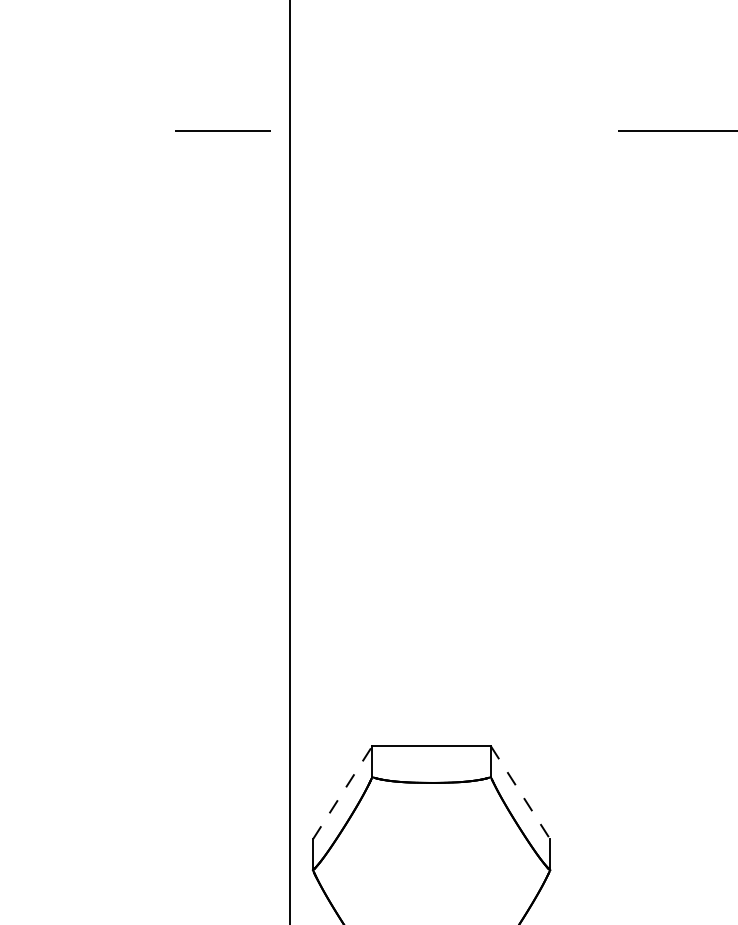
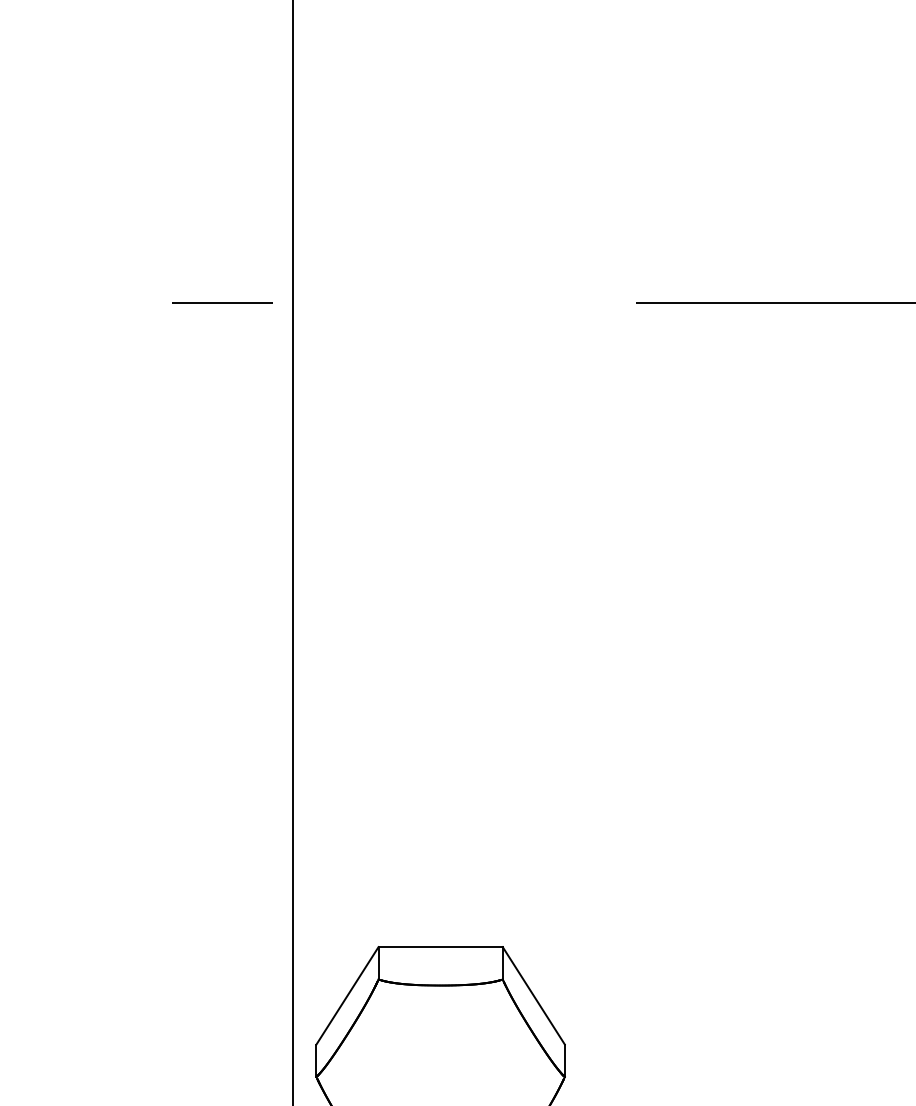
line: (342, 792) -> (347, 995), dashed -> solid
line: (520, 792) -> (533, 995), dashed -> solid

